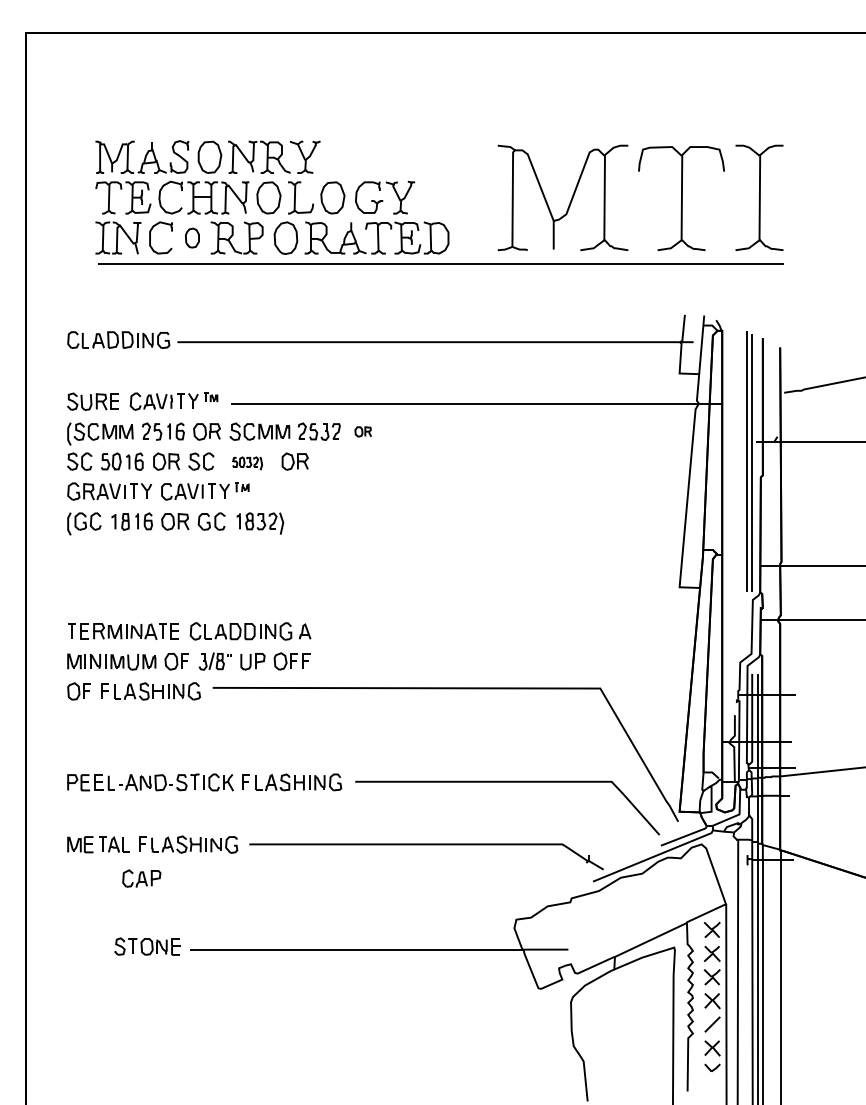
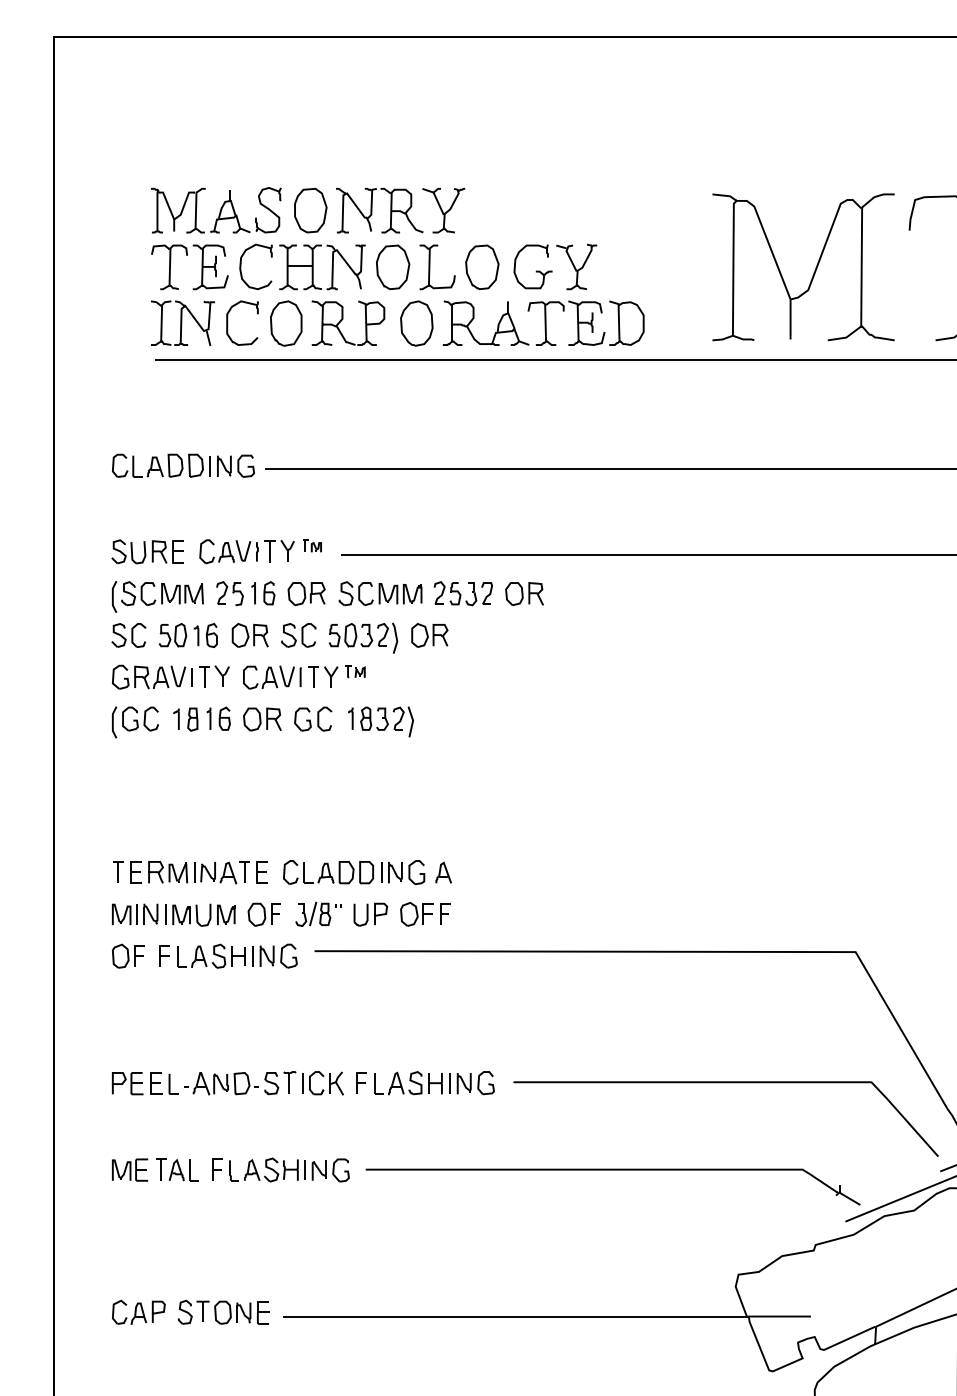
part: (192, 237) -> (286, 322), size x1.67
part: (363, 431) -> (525, 593), size x1.67
part: (247, 463) -> (363, 637), size x1.67
part: (141, 878) -> (138, 1312), moved

